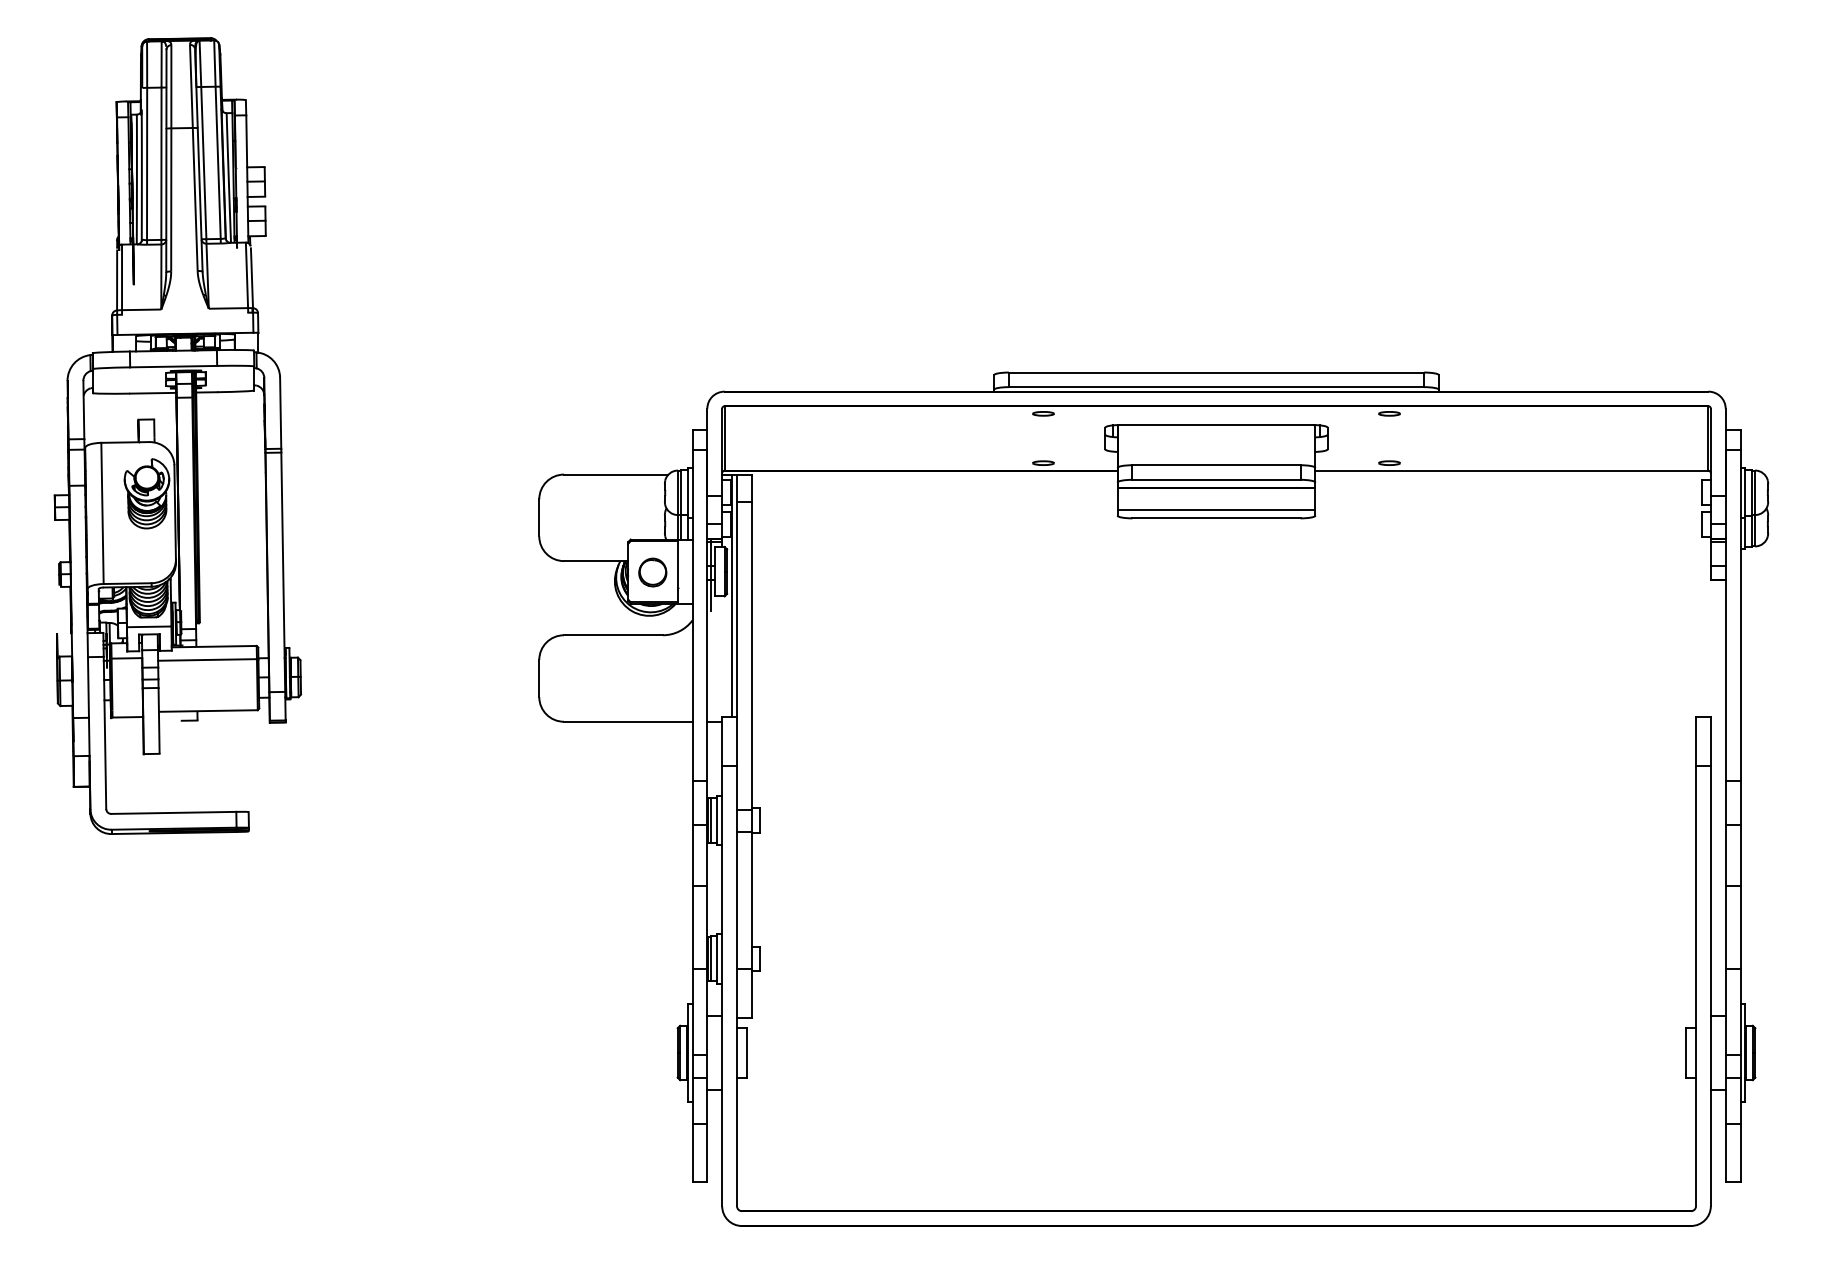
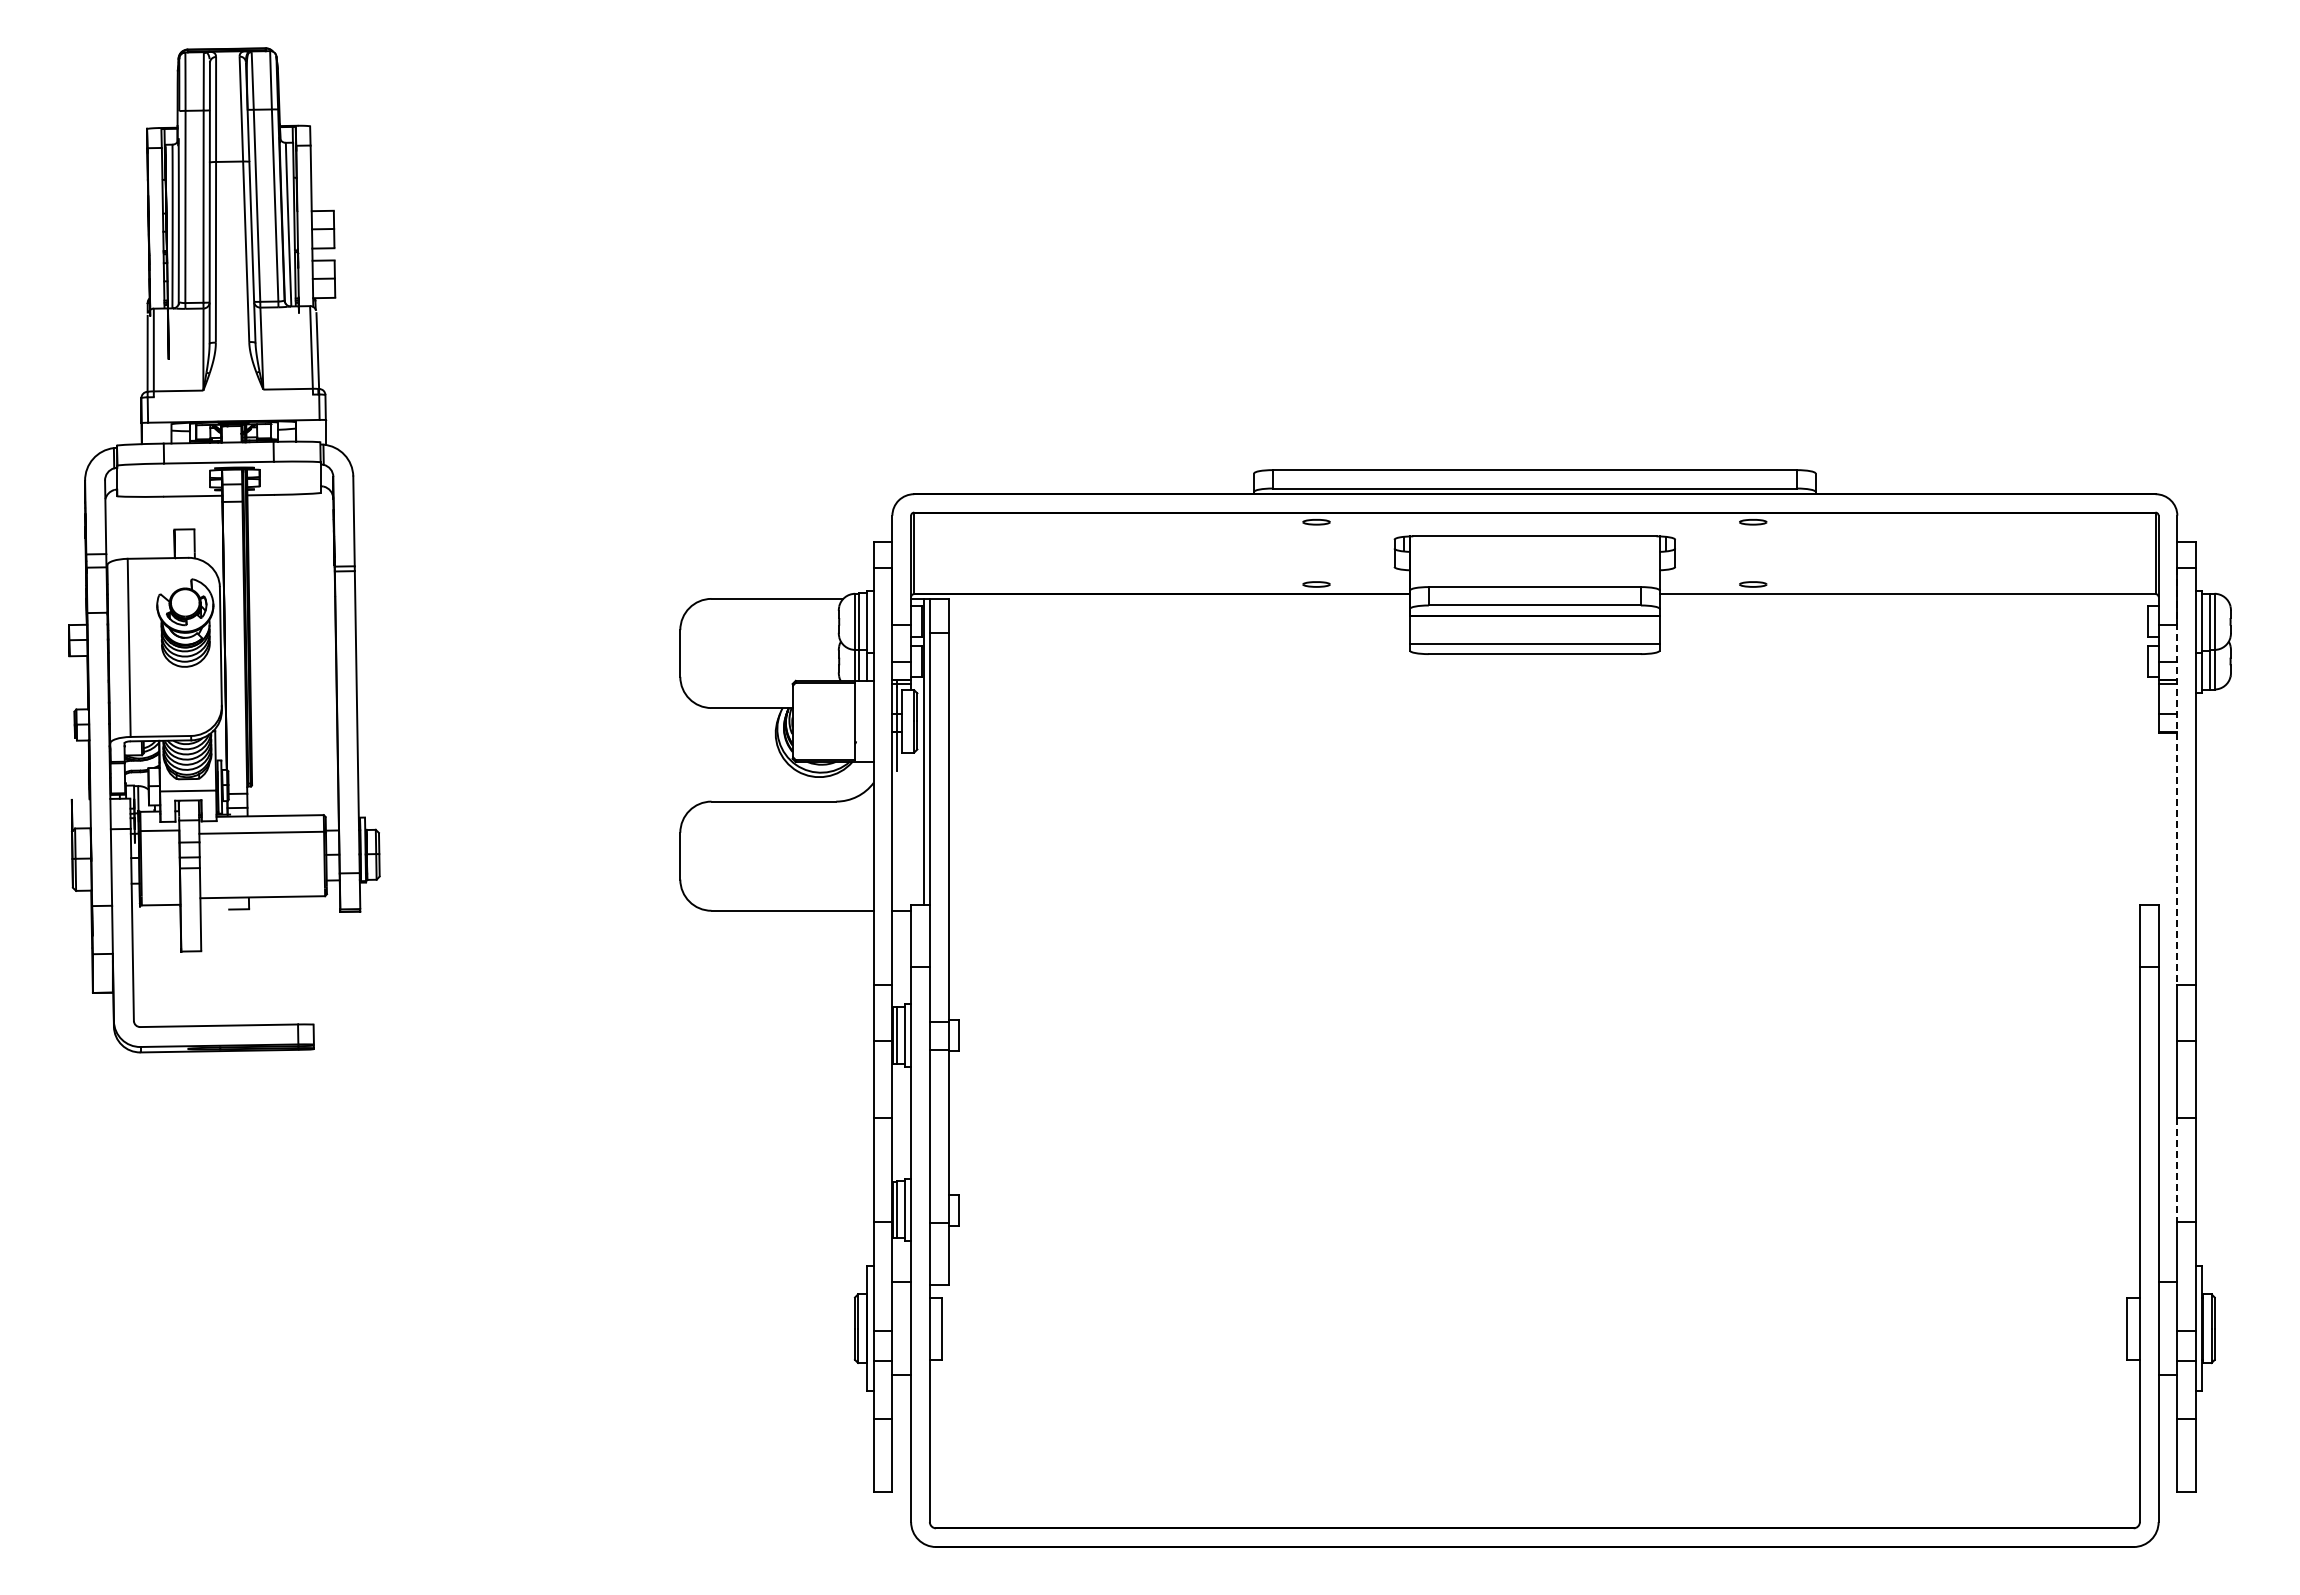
part: (652, 572) -> (823, 722), removed
line: (1725, 615) -> (2177, 776), solid -> dashed
line: (1725, 927) -> (2177, 1170), solid -> dashed

